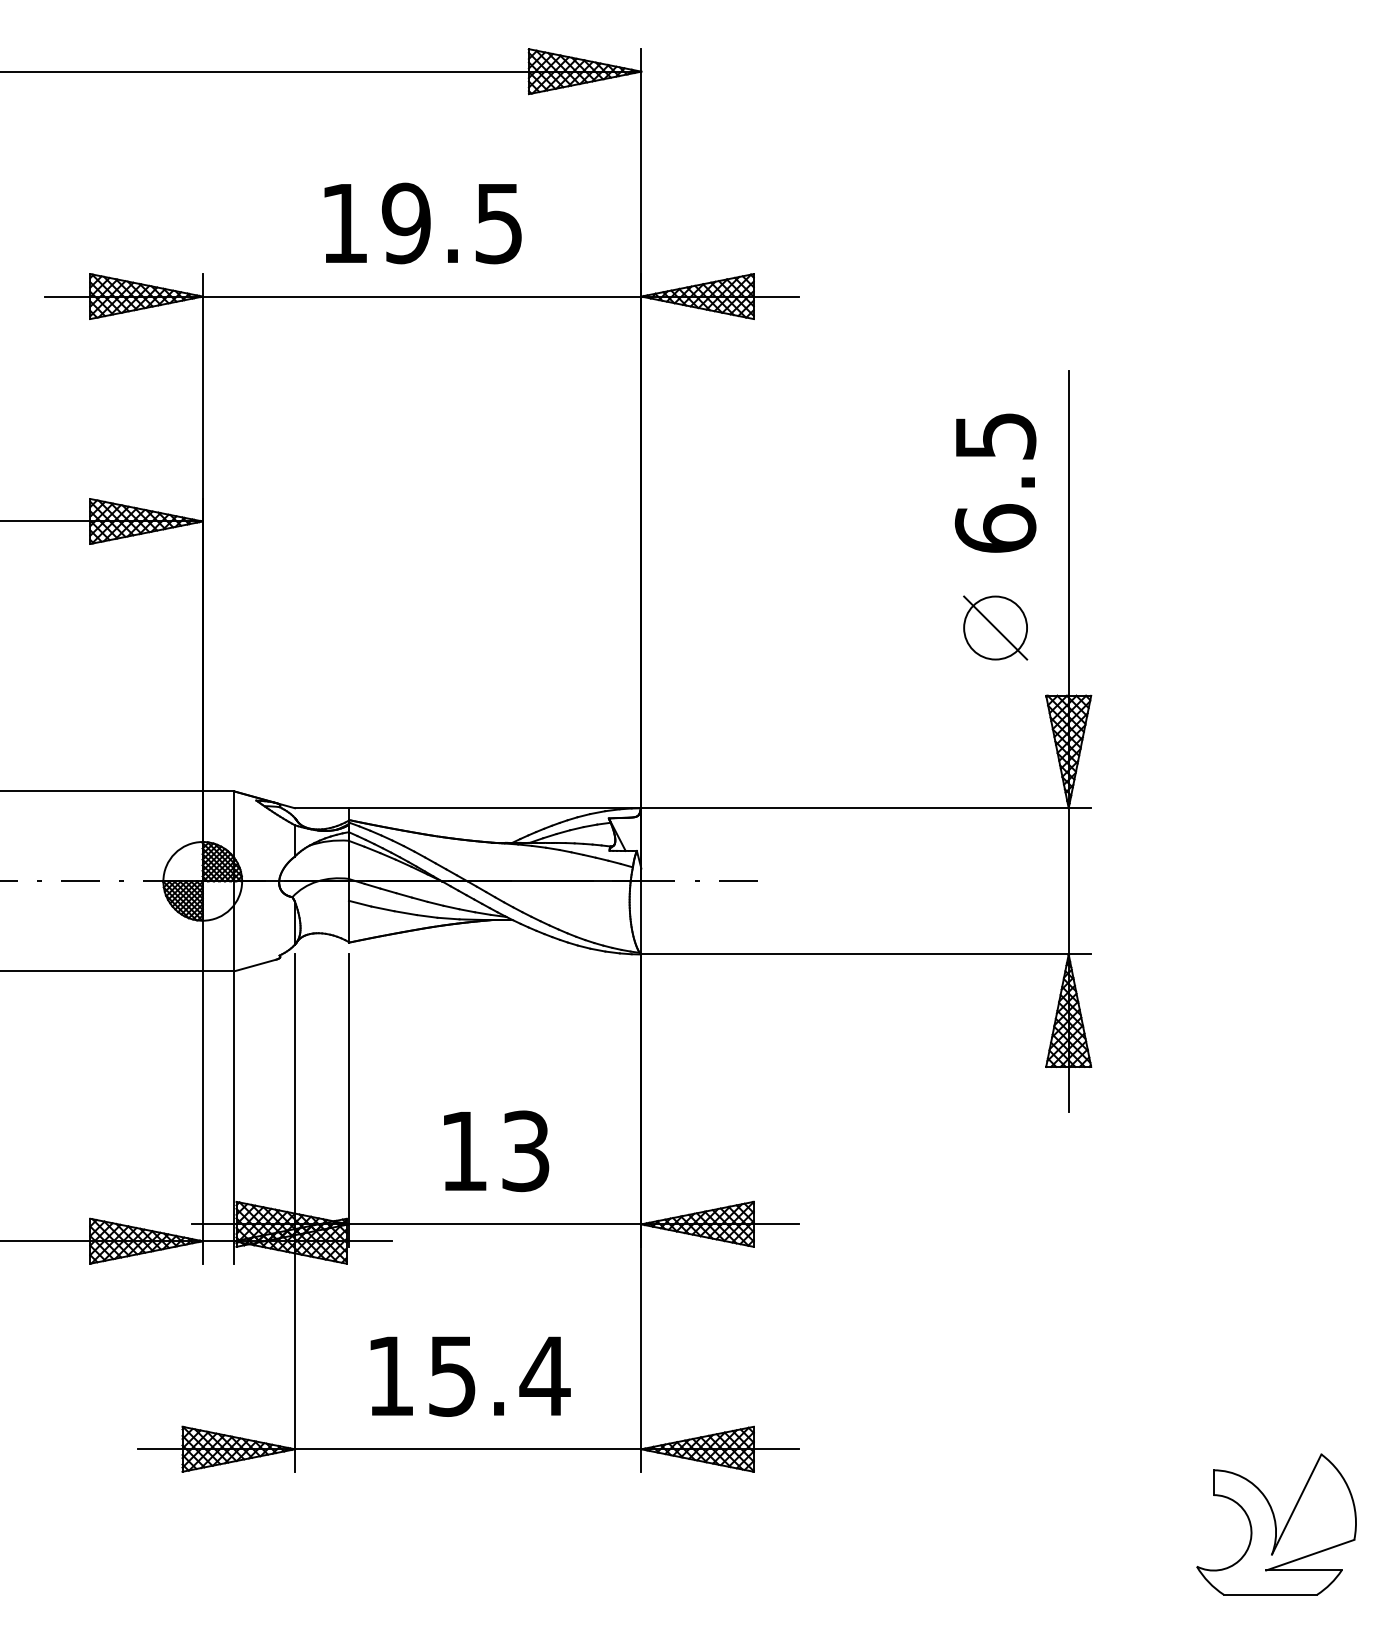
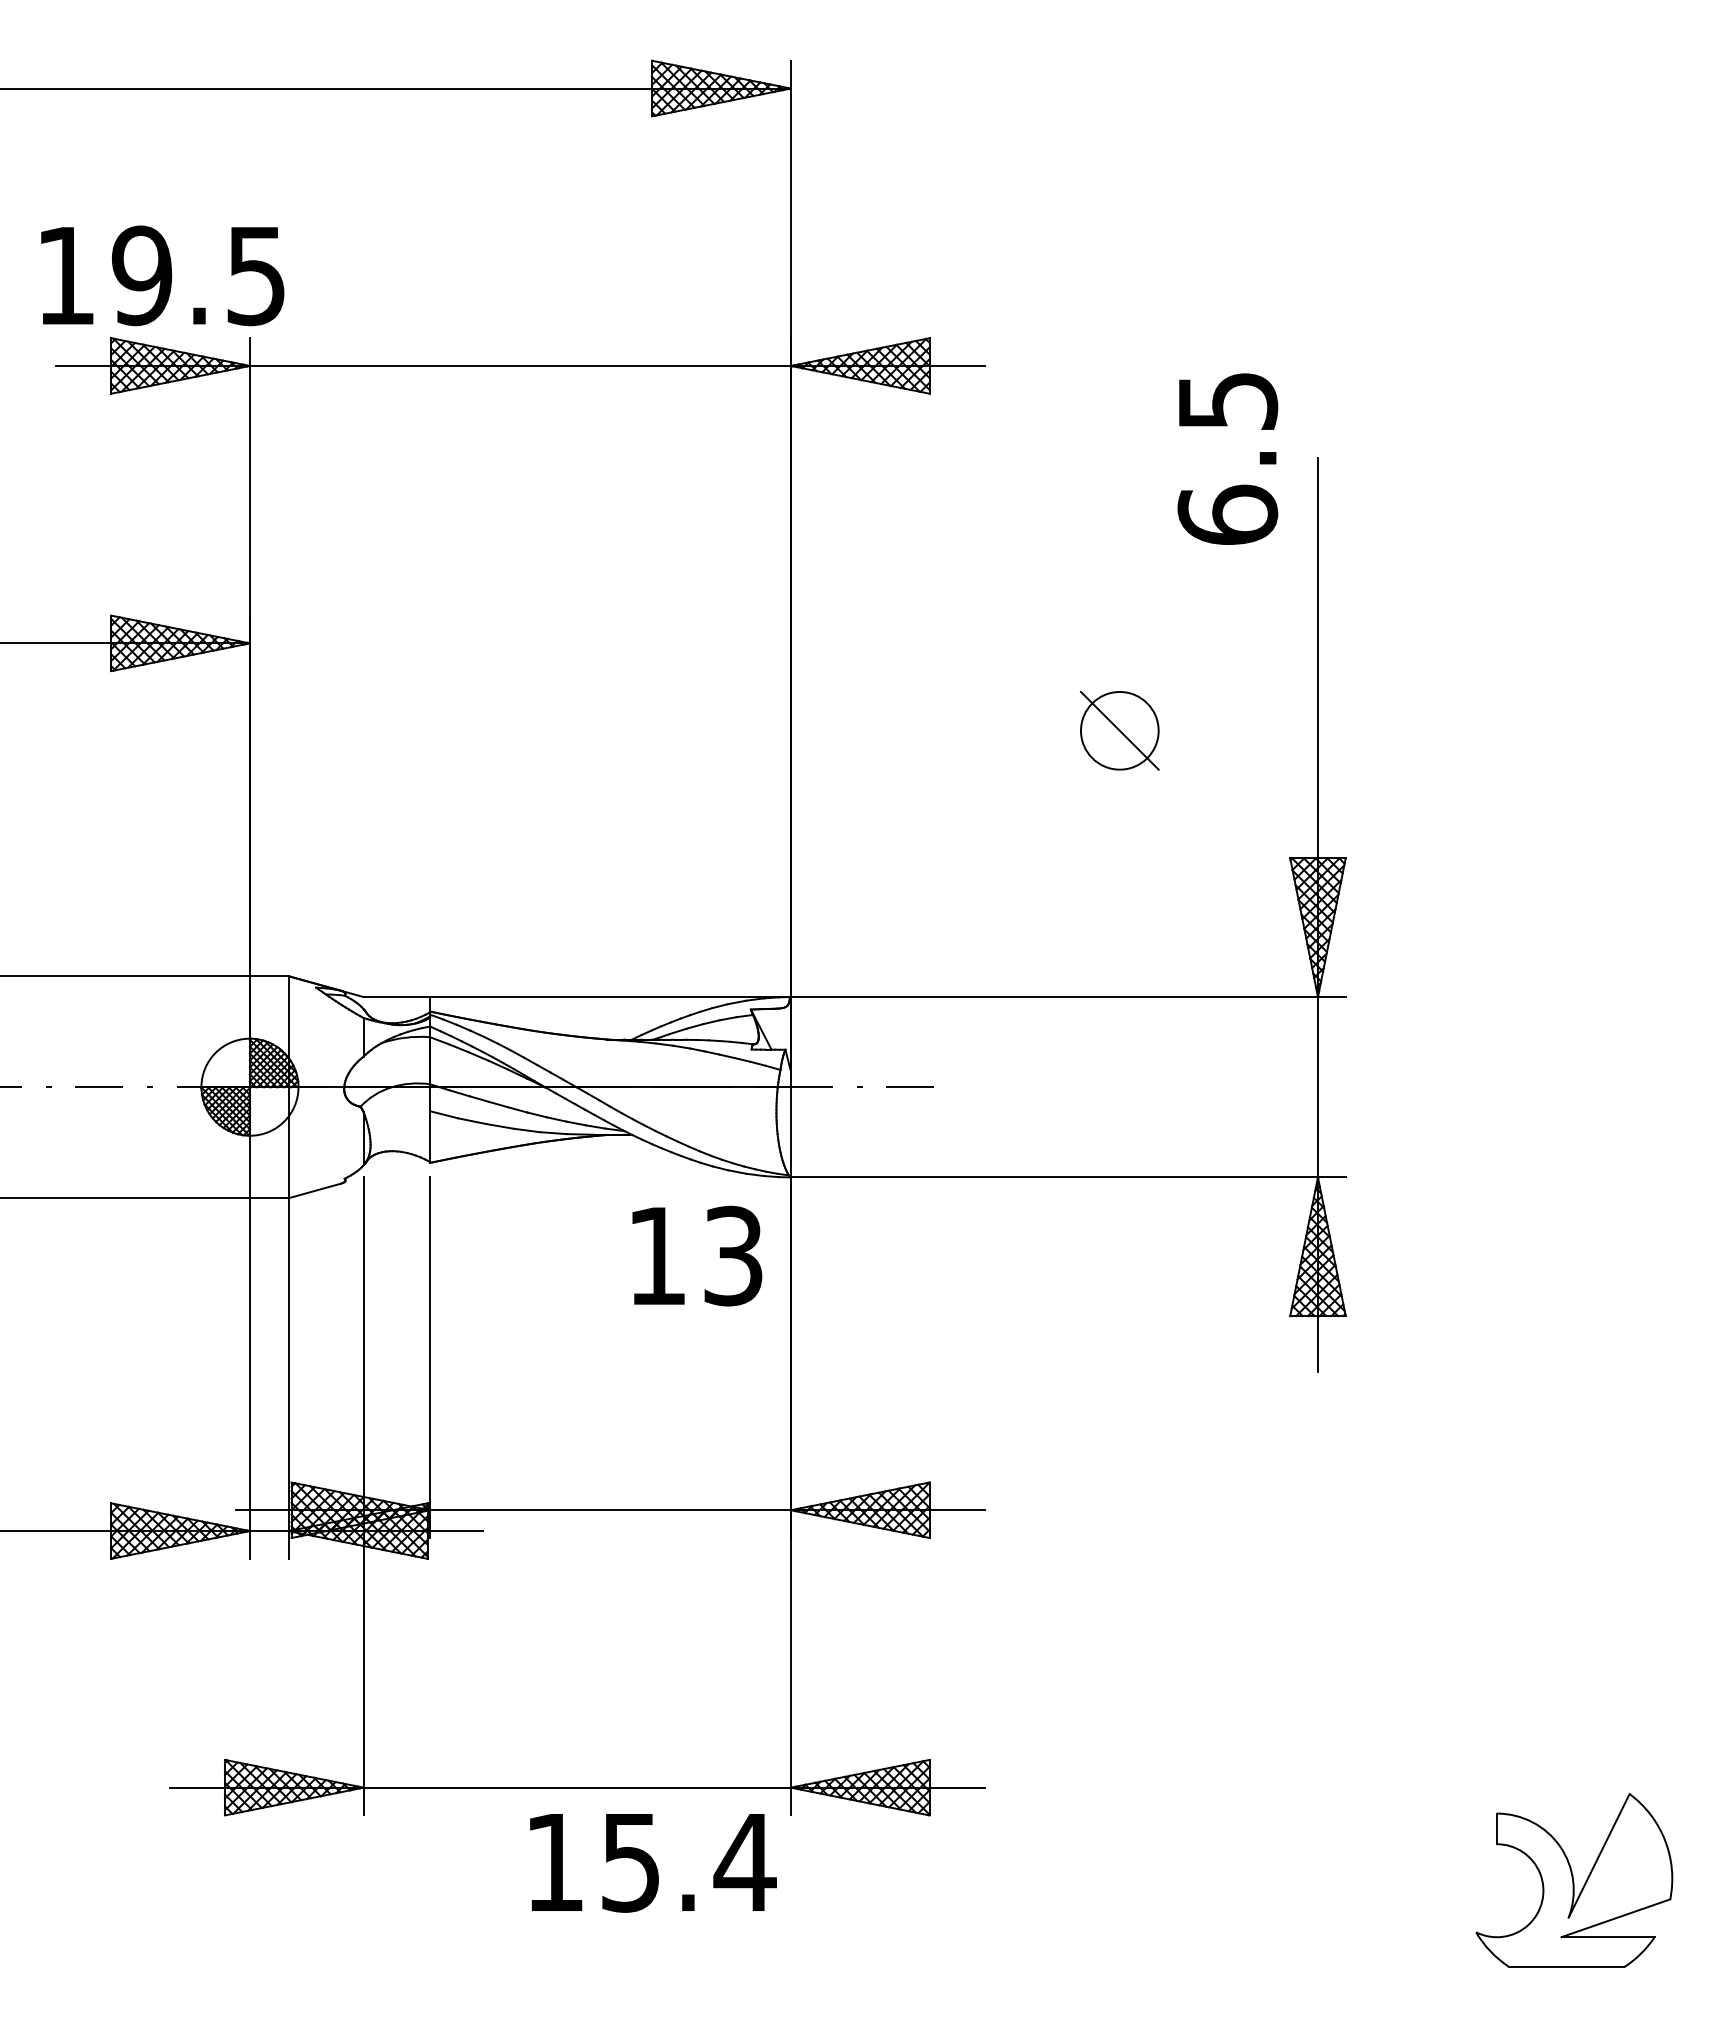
text: (422, 223) -> (162, 275), moved
text: (995, 482) -> (1227, 458), moved
part: (995, 627) -> (1119, 730), moved
text: (496, 1150) -> (697, 1255), moved
text: (470, 1376) -> (653, 1863), moved

